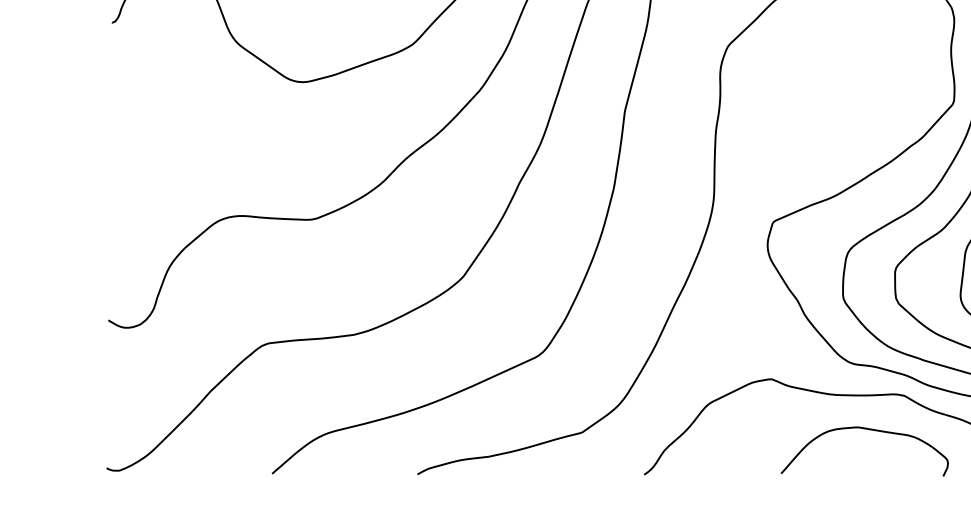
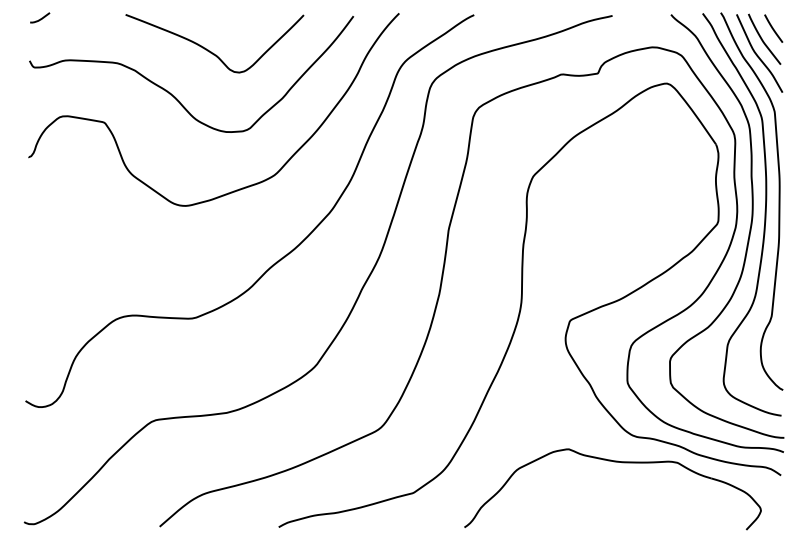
part: (870, 430) -> (649, 491), removed

